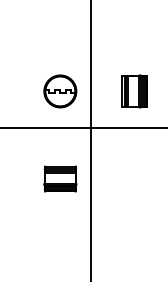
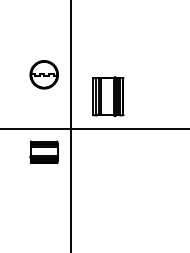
part: (59, 91) -> (43, 74), moved
part: (133, 91) -> (107, 96), size x1.4
part: (59, 178) -> (43, 151), moved

